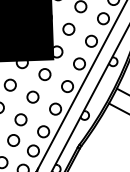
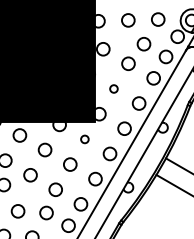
circle: (68, 28) -> (113, 88), size x0.6
circle: (44, 74) -> (84, 139), size x0.6

